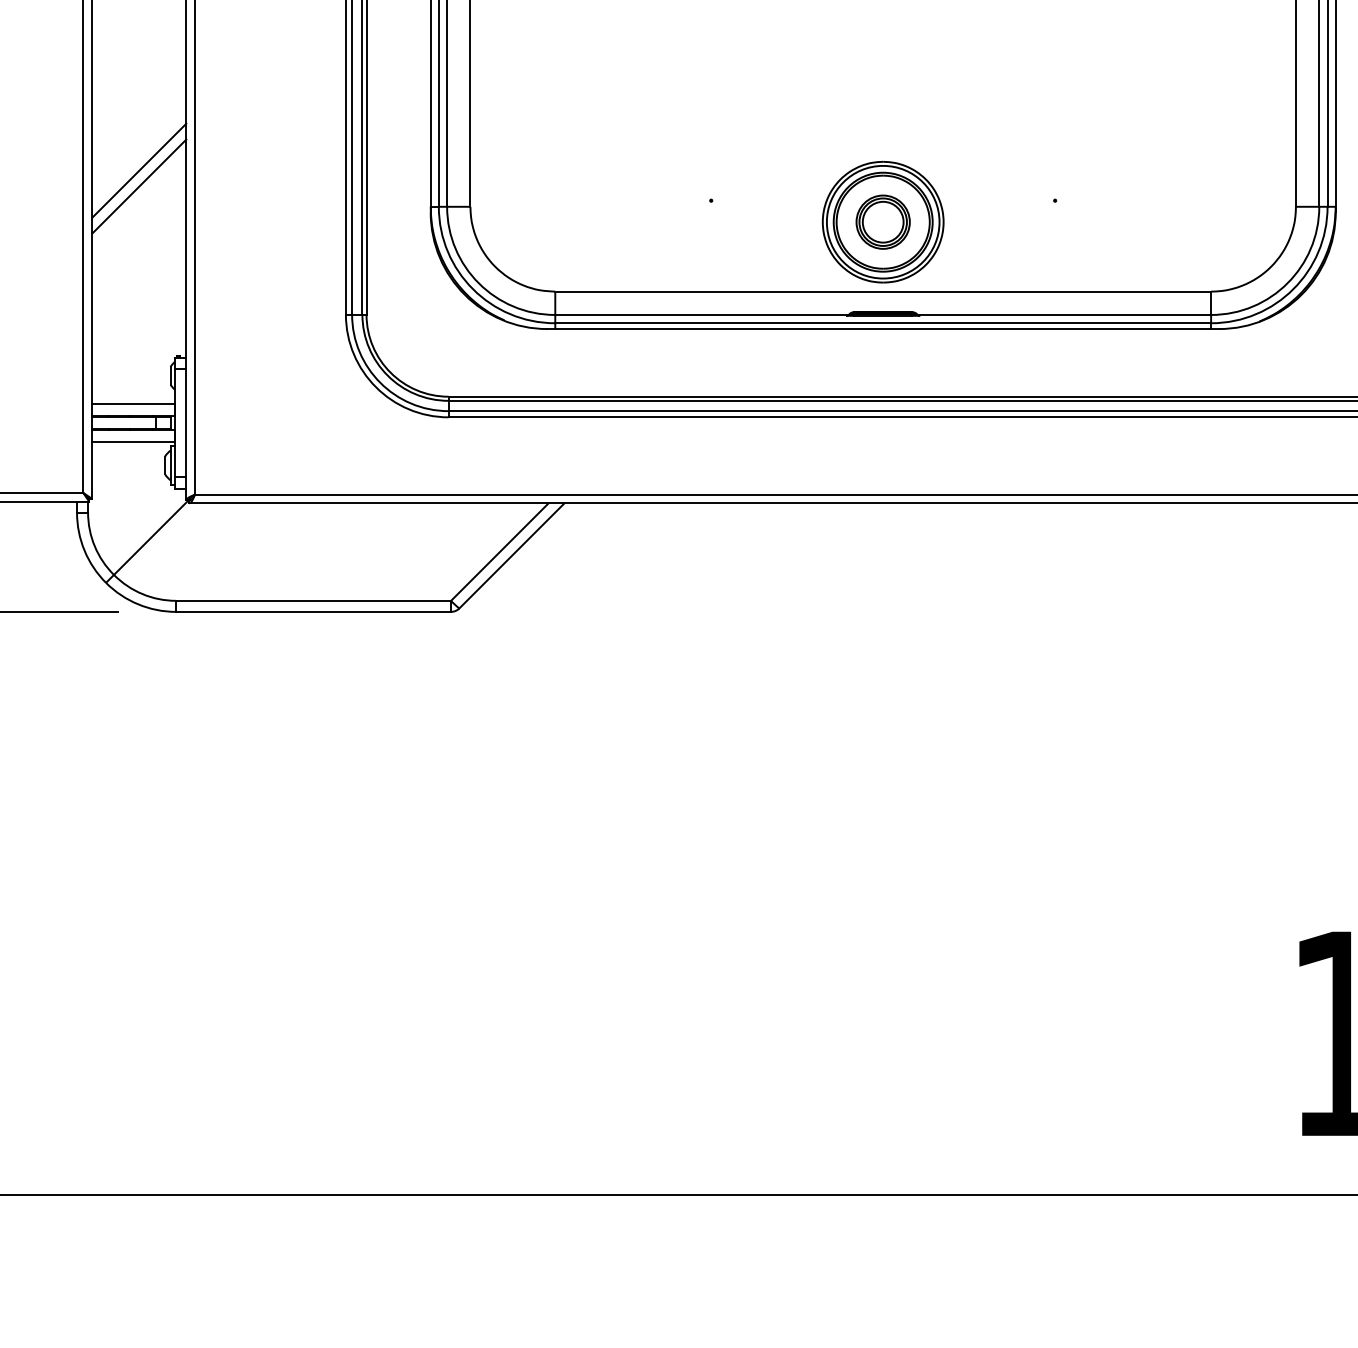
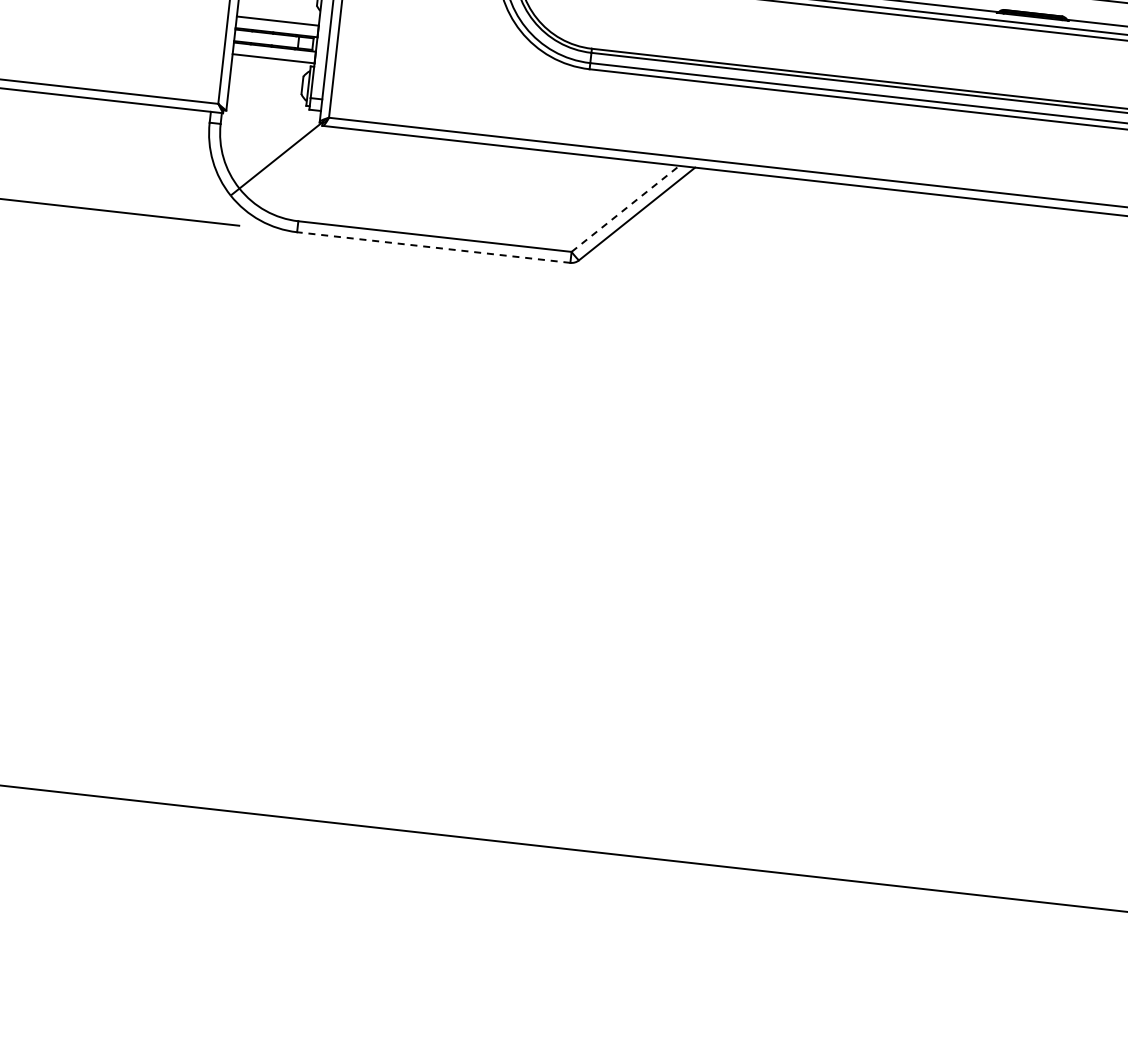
line: (499, 552) -> (625, 209), solid -> dashed
line: (313, 611) -> (433, 247), solid -> dashed

